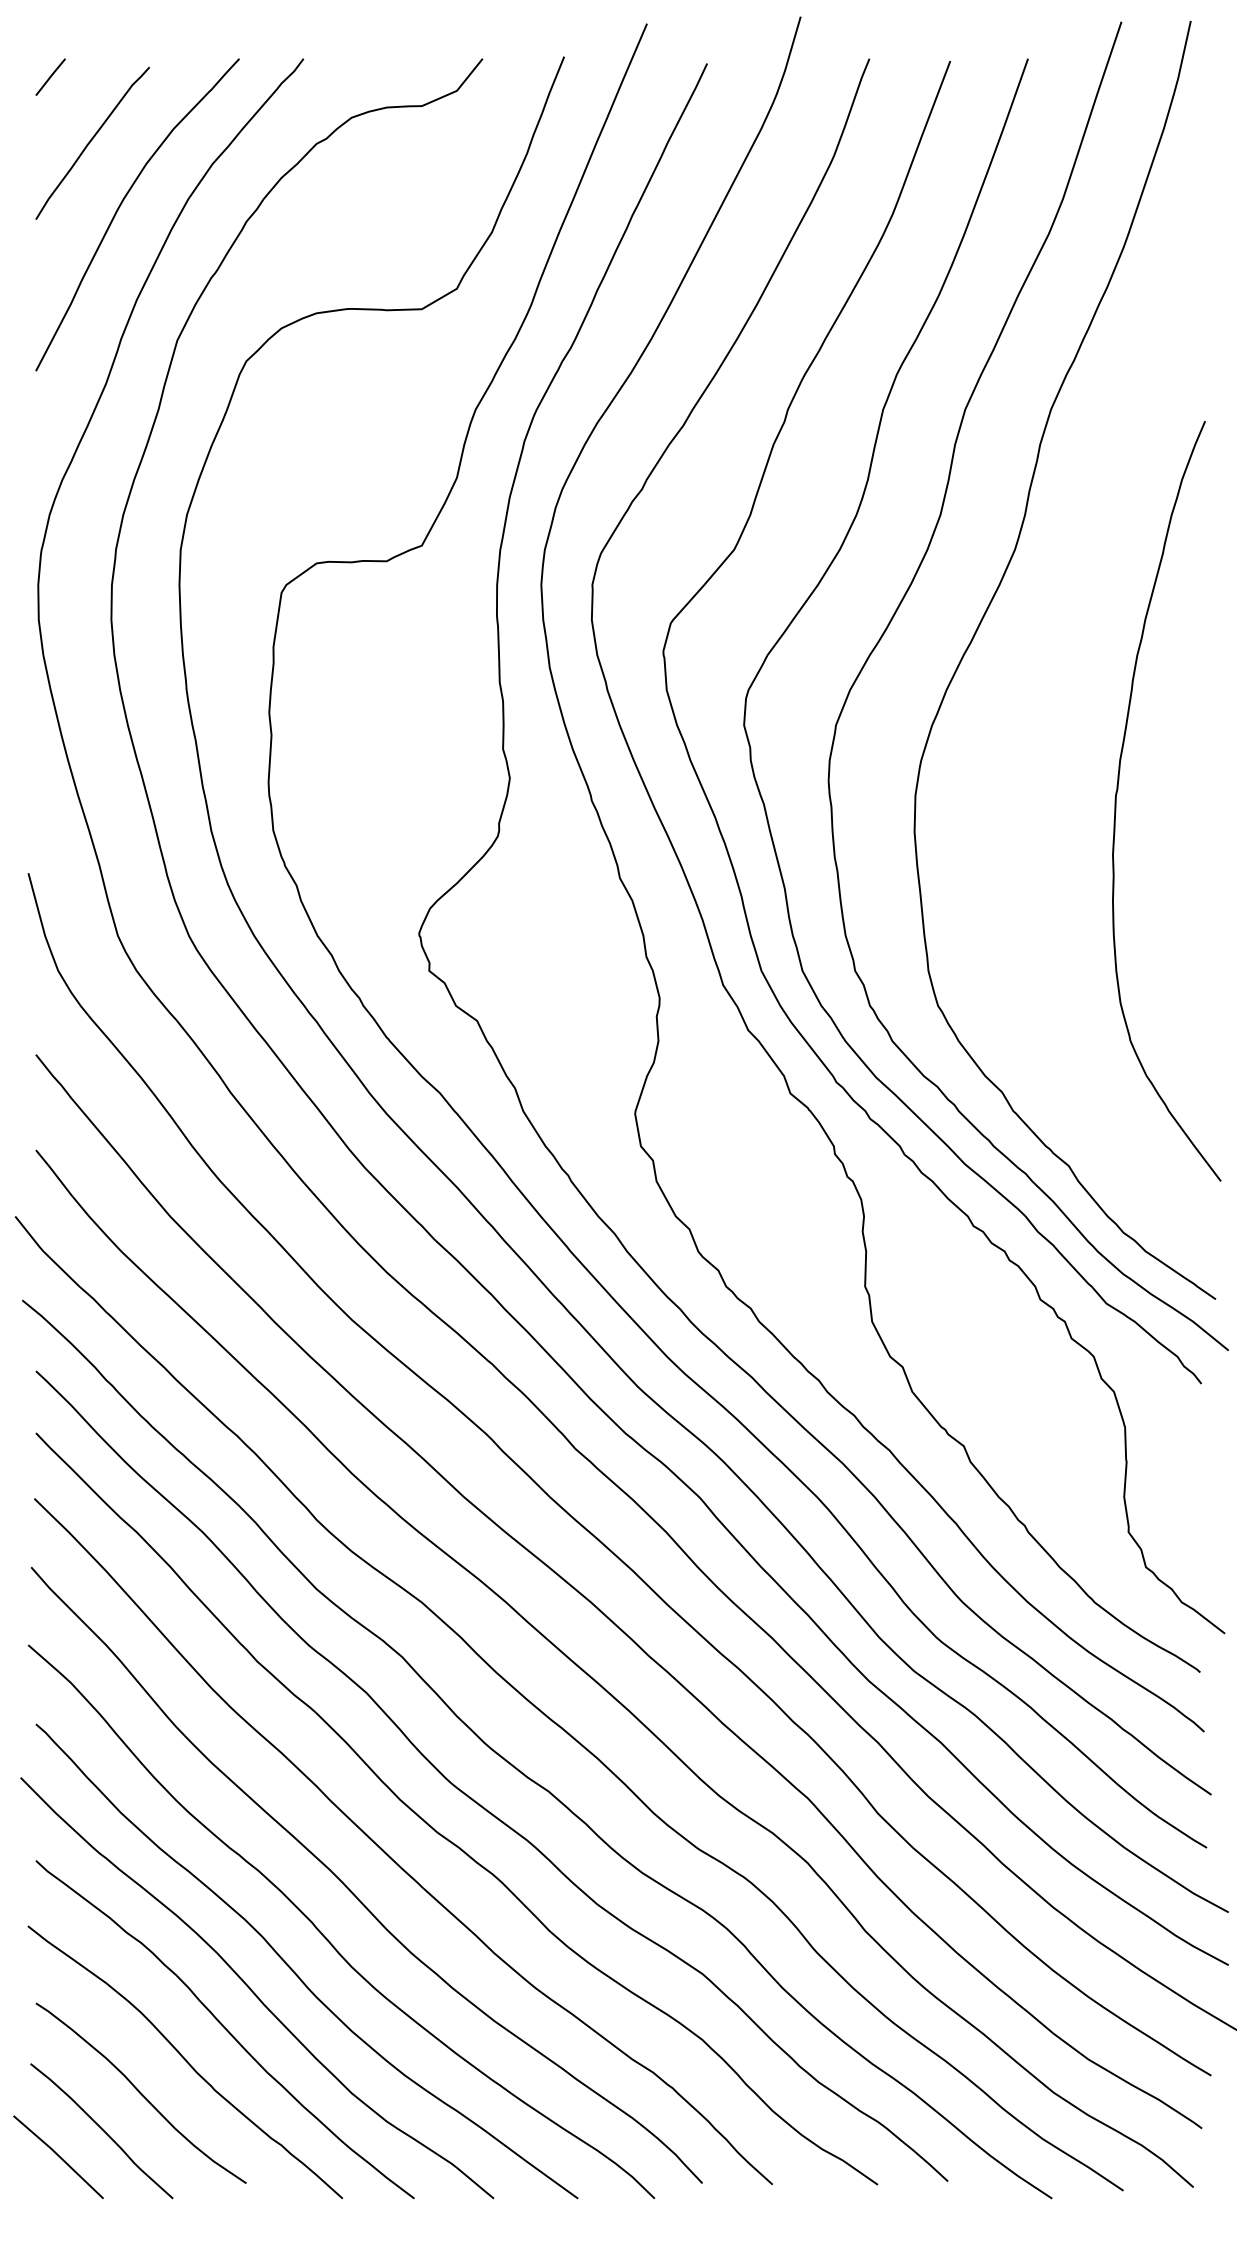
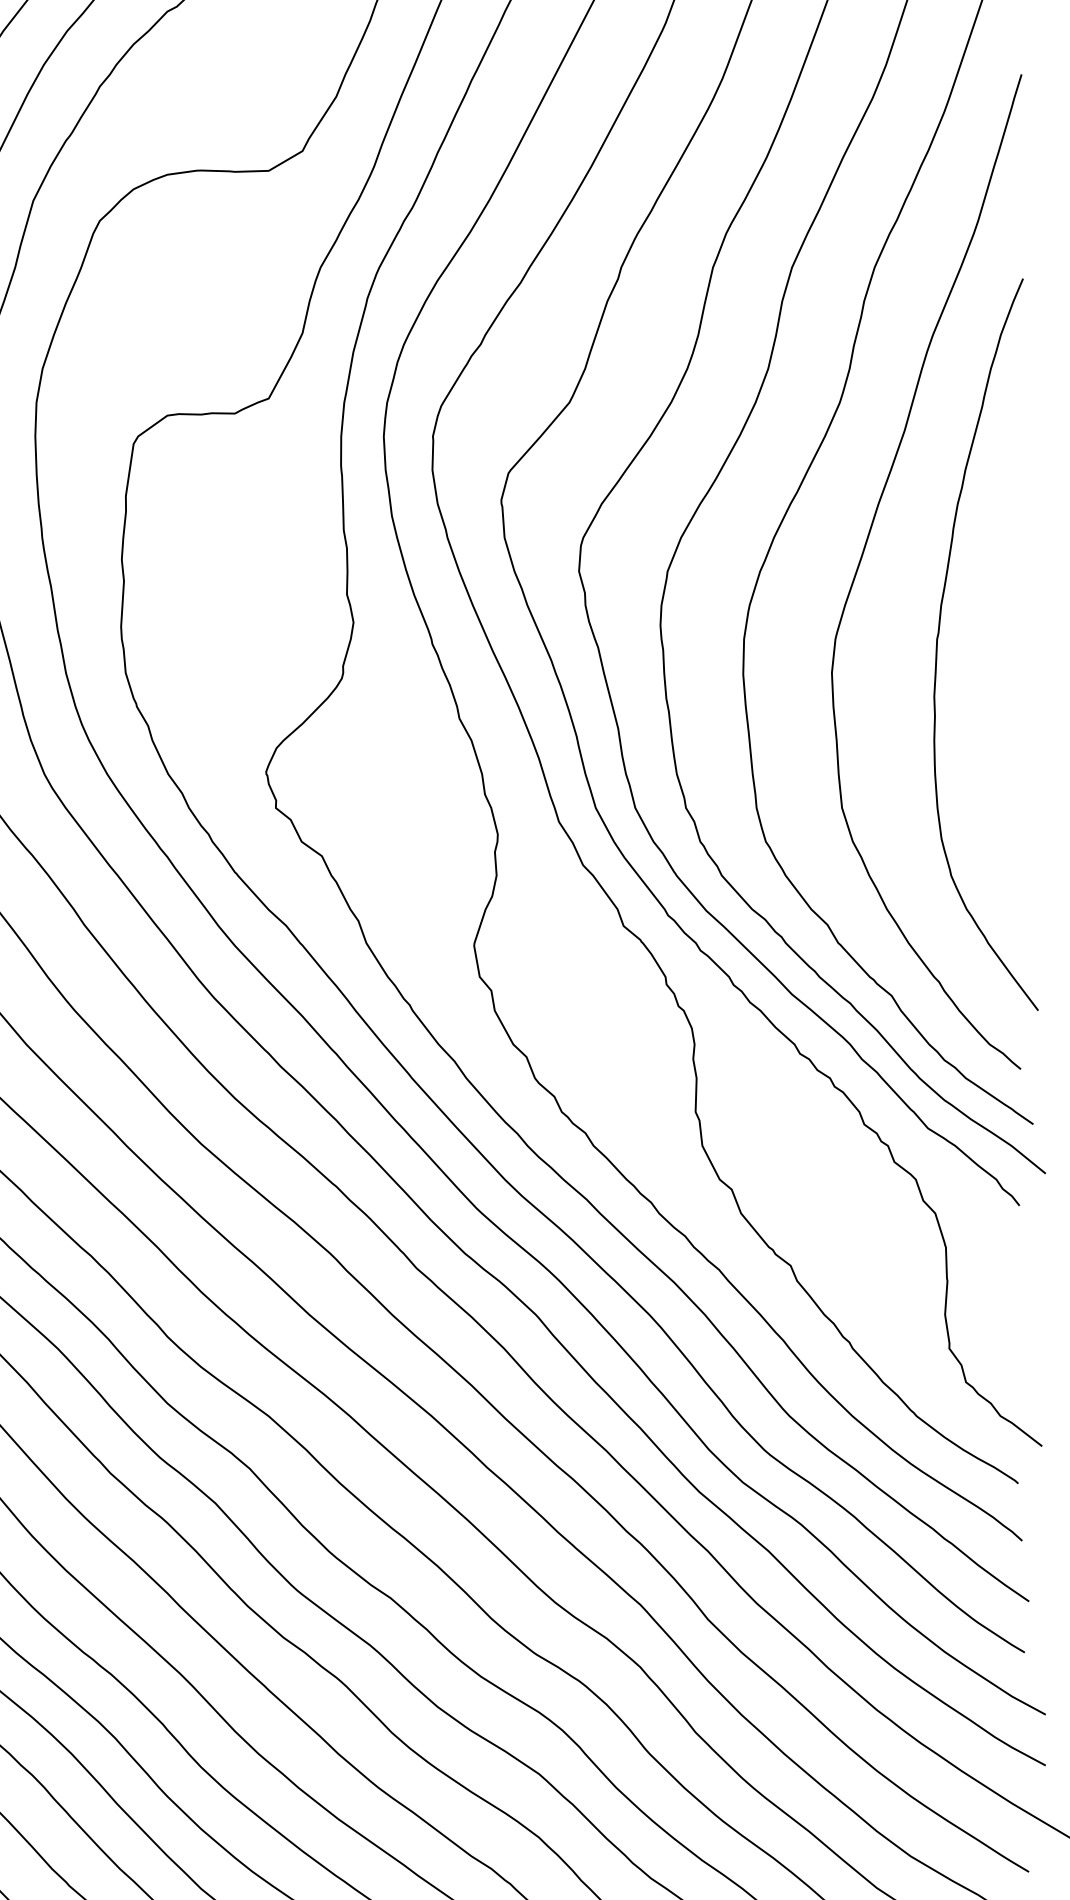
curve: (1039, 708) -> (863, 555), added

